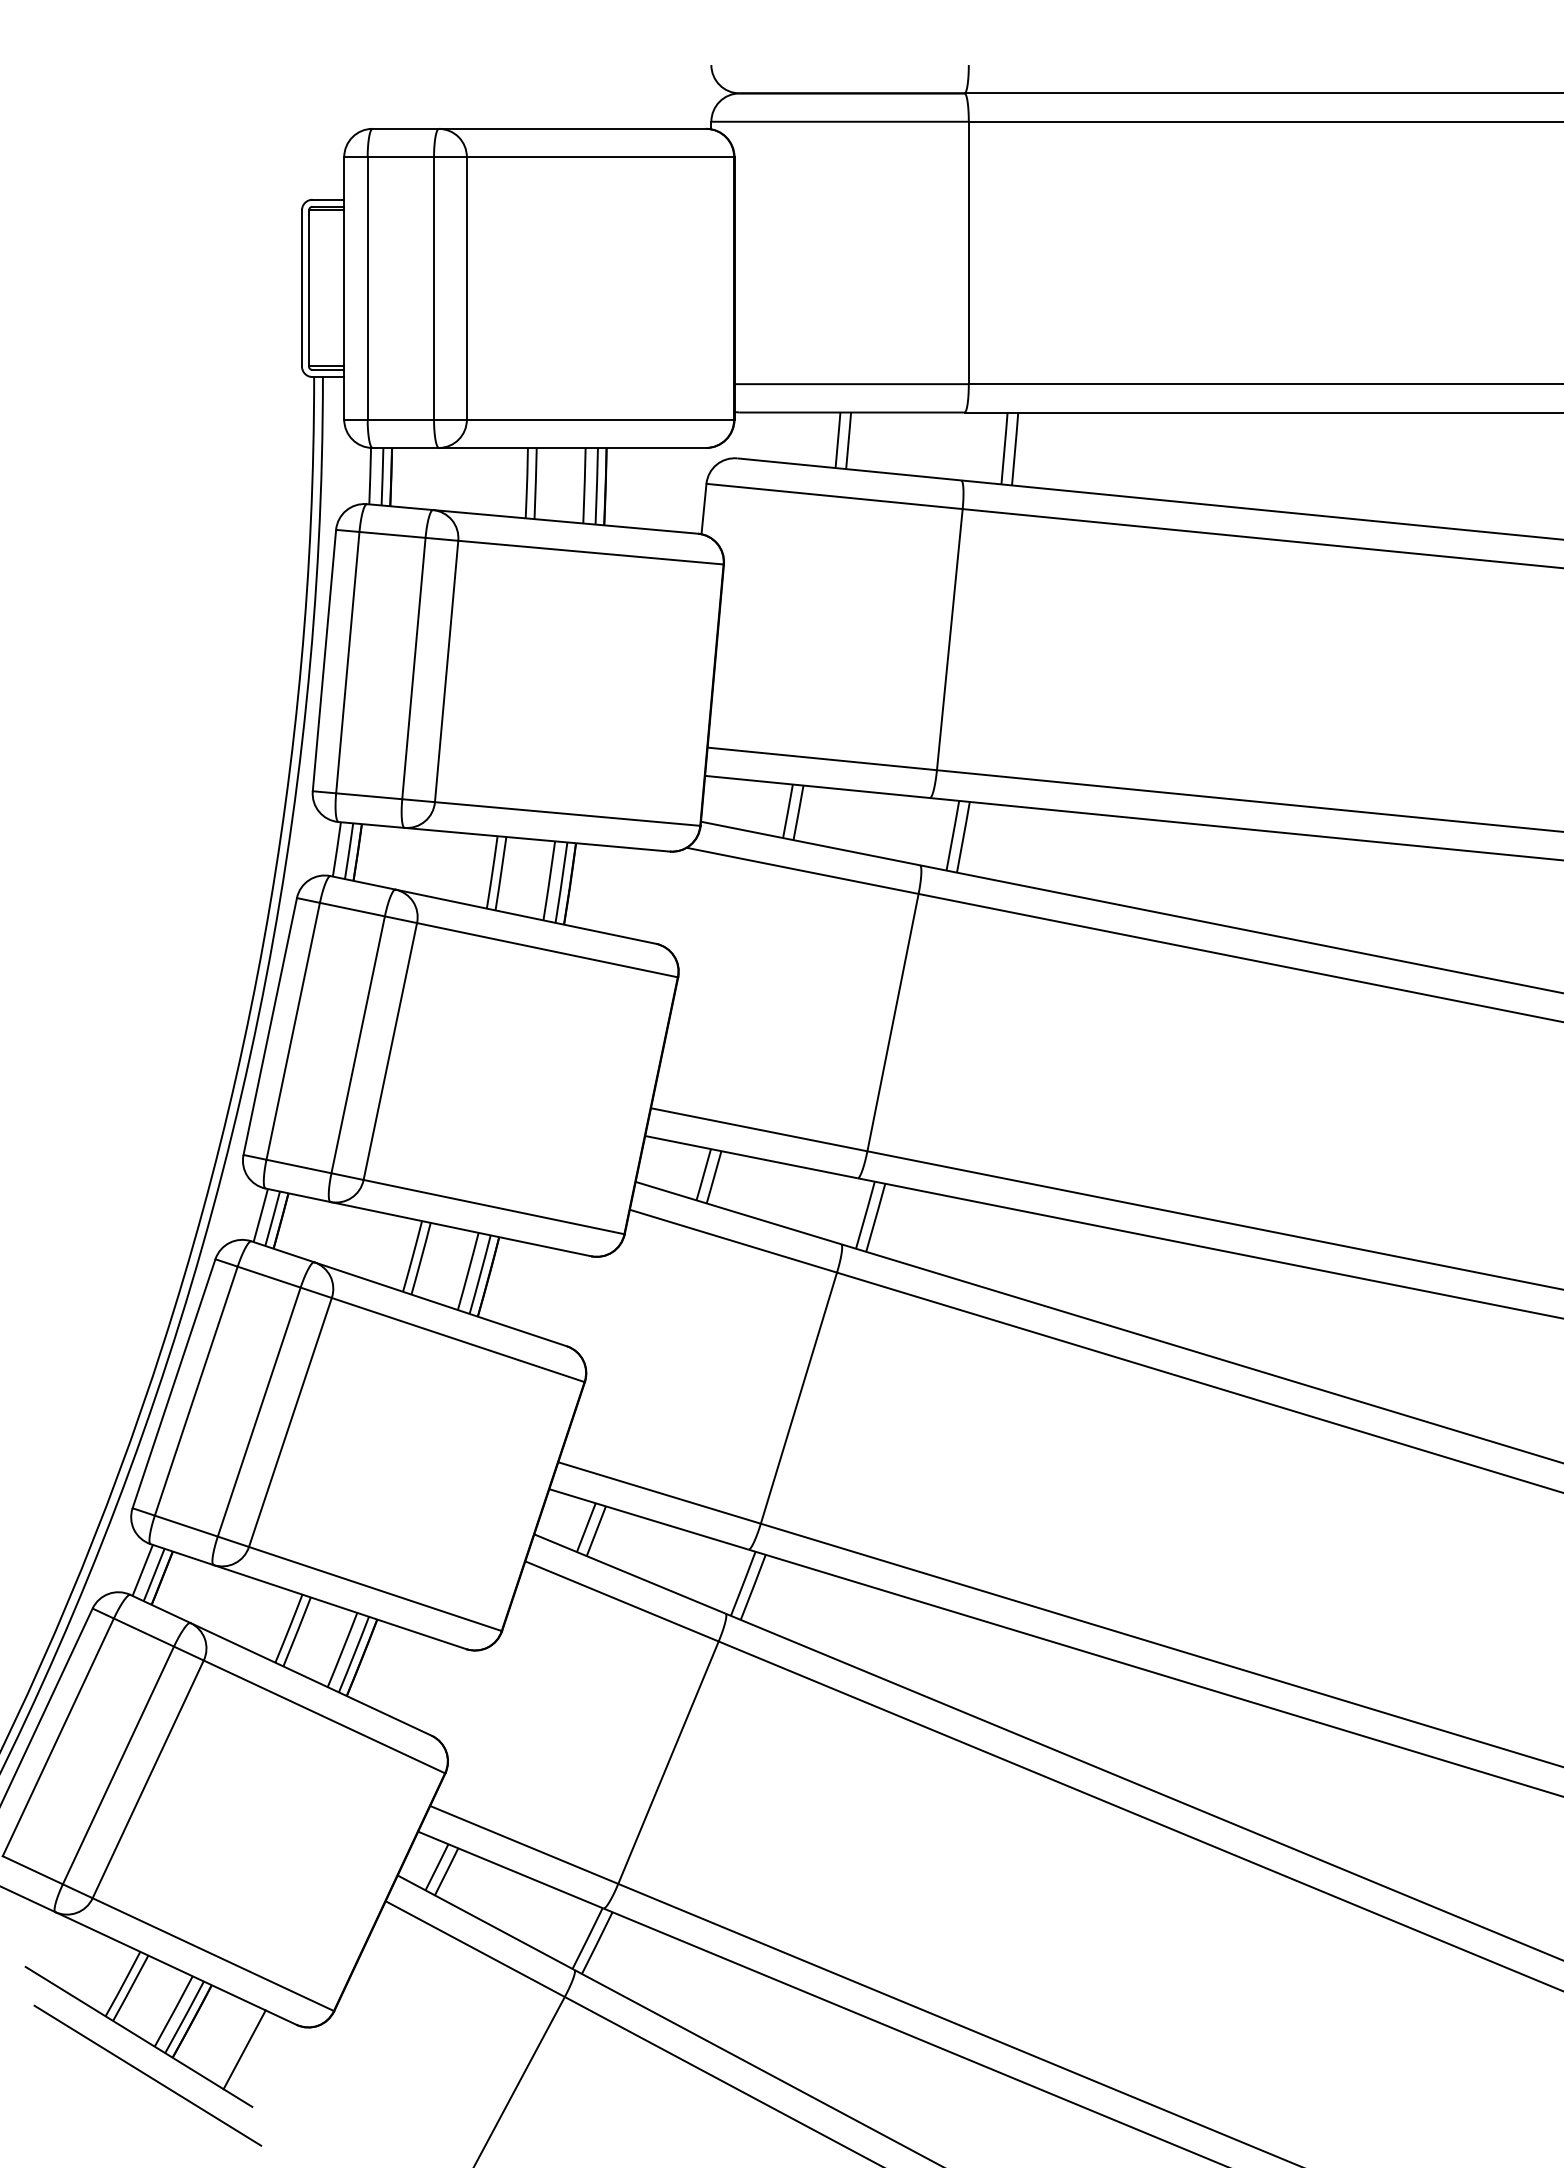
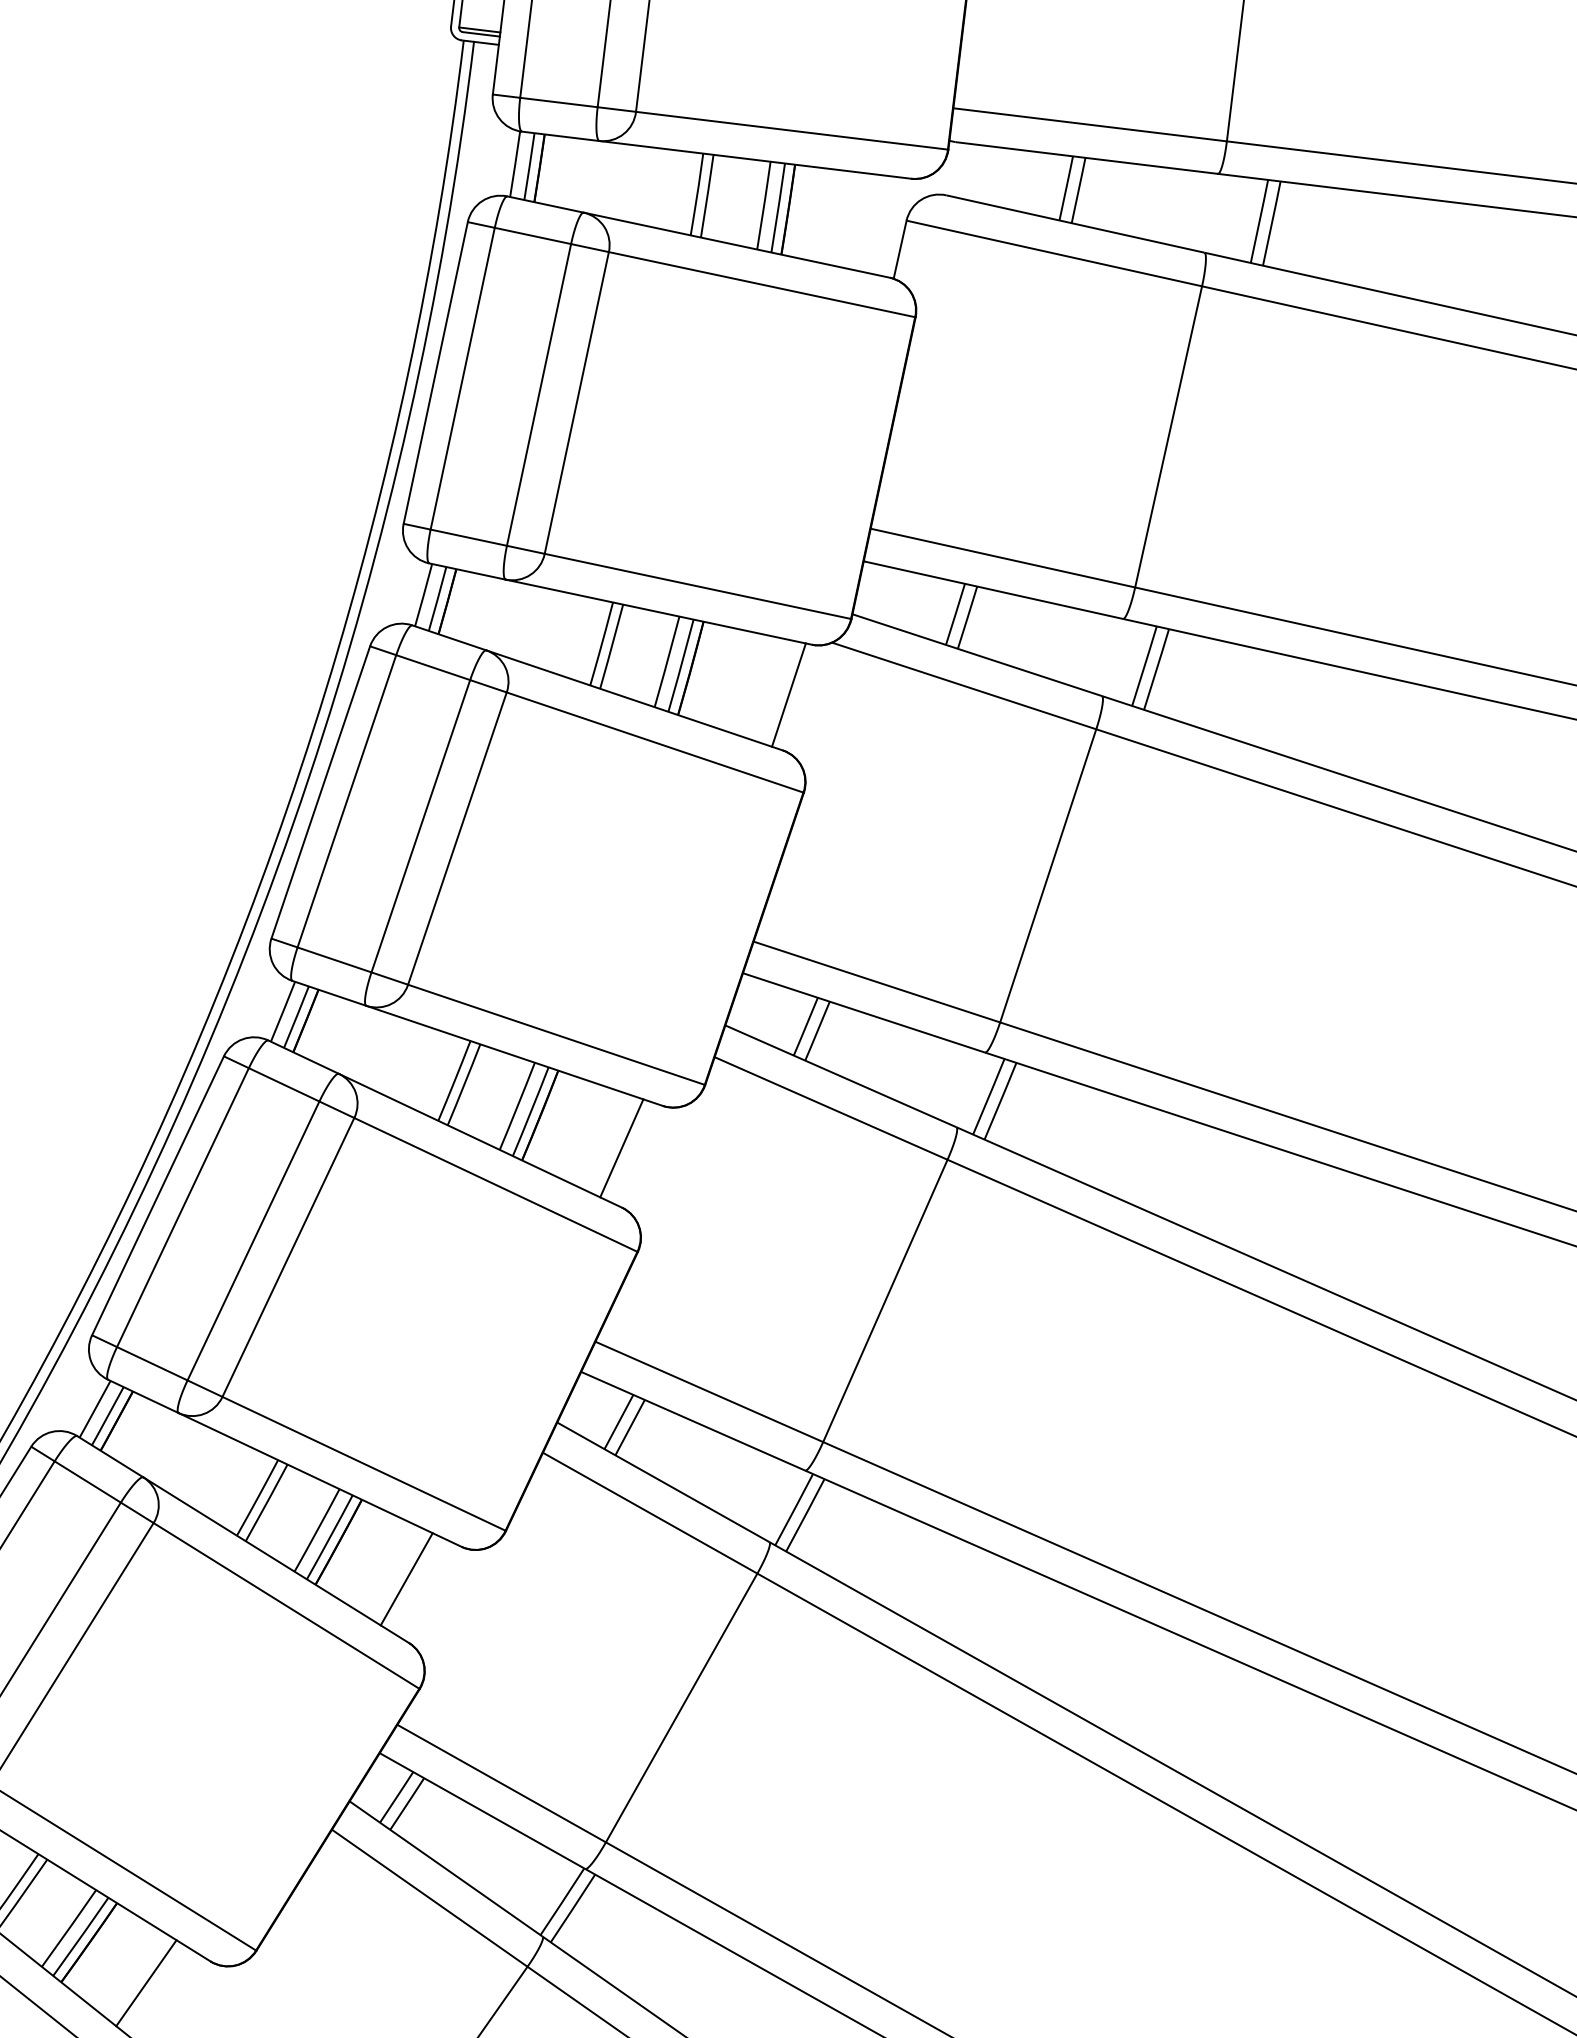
line: (655, 896) -> (788, 695), added
line: (560, 1295) -> (621, 1147), added
line: (423, 1681) -> (407, 1578), added

